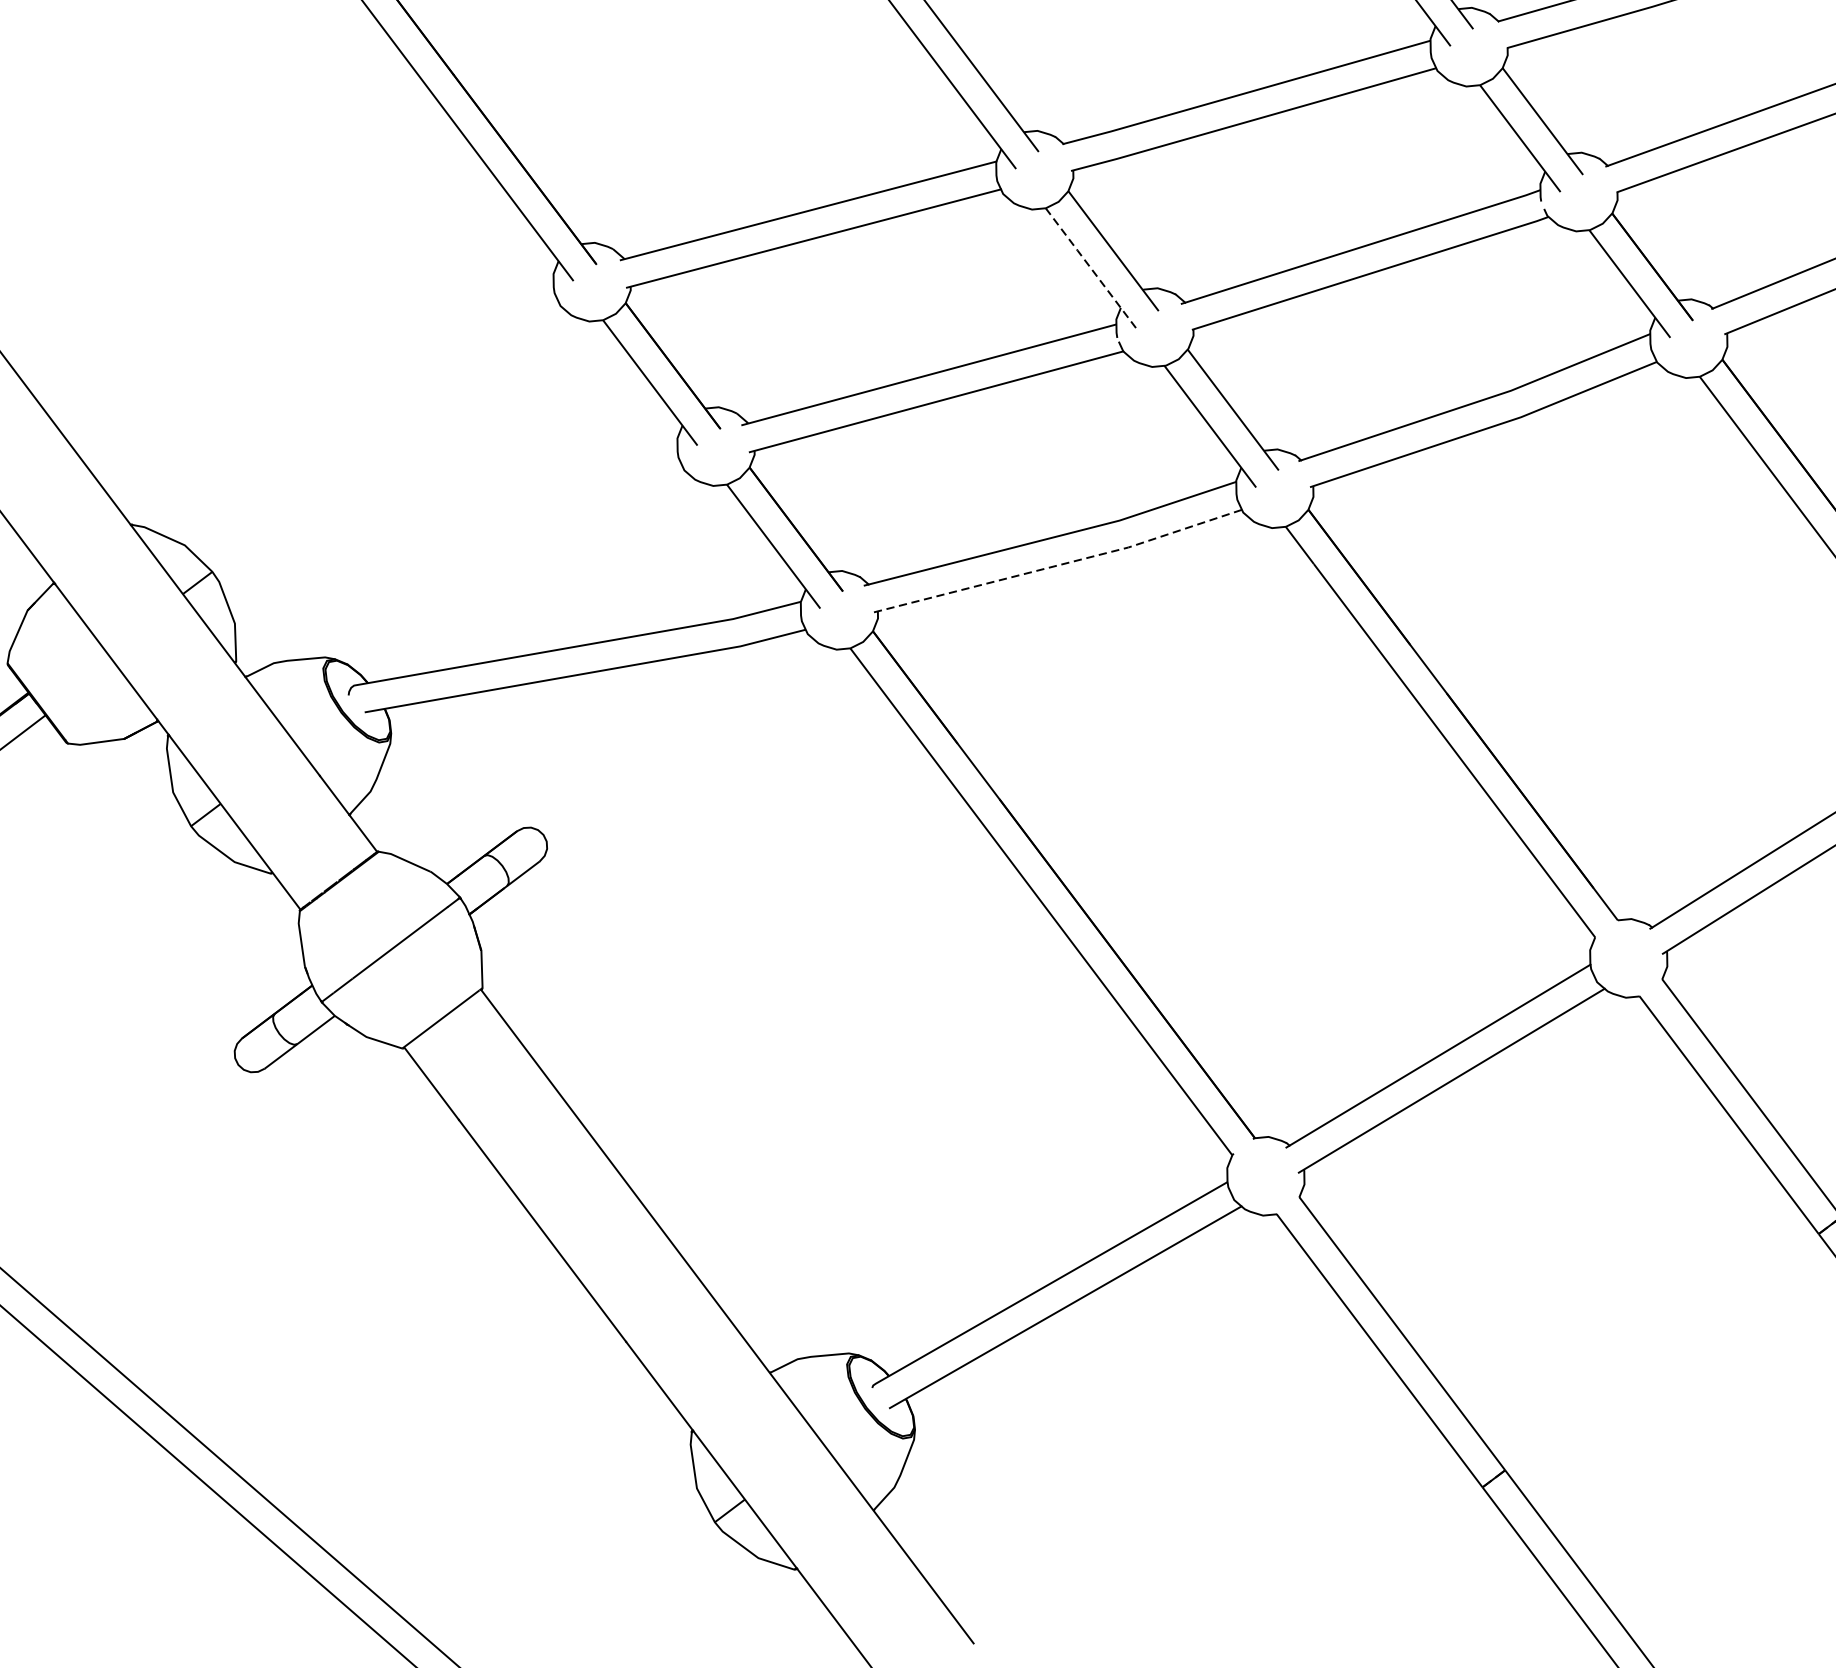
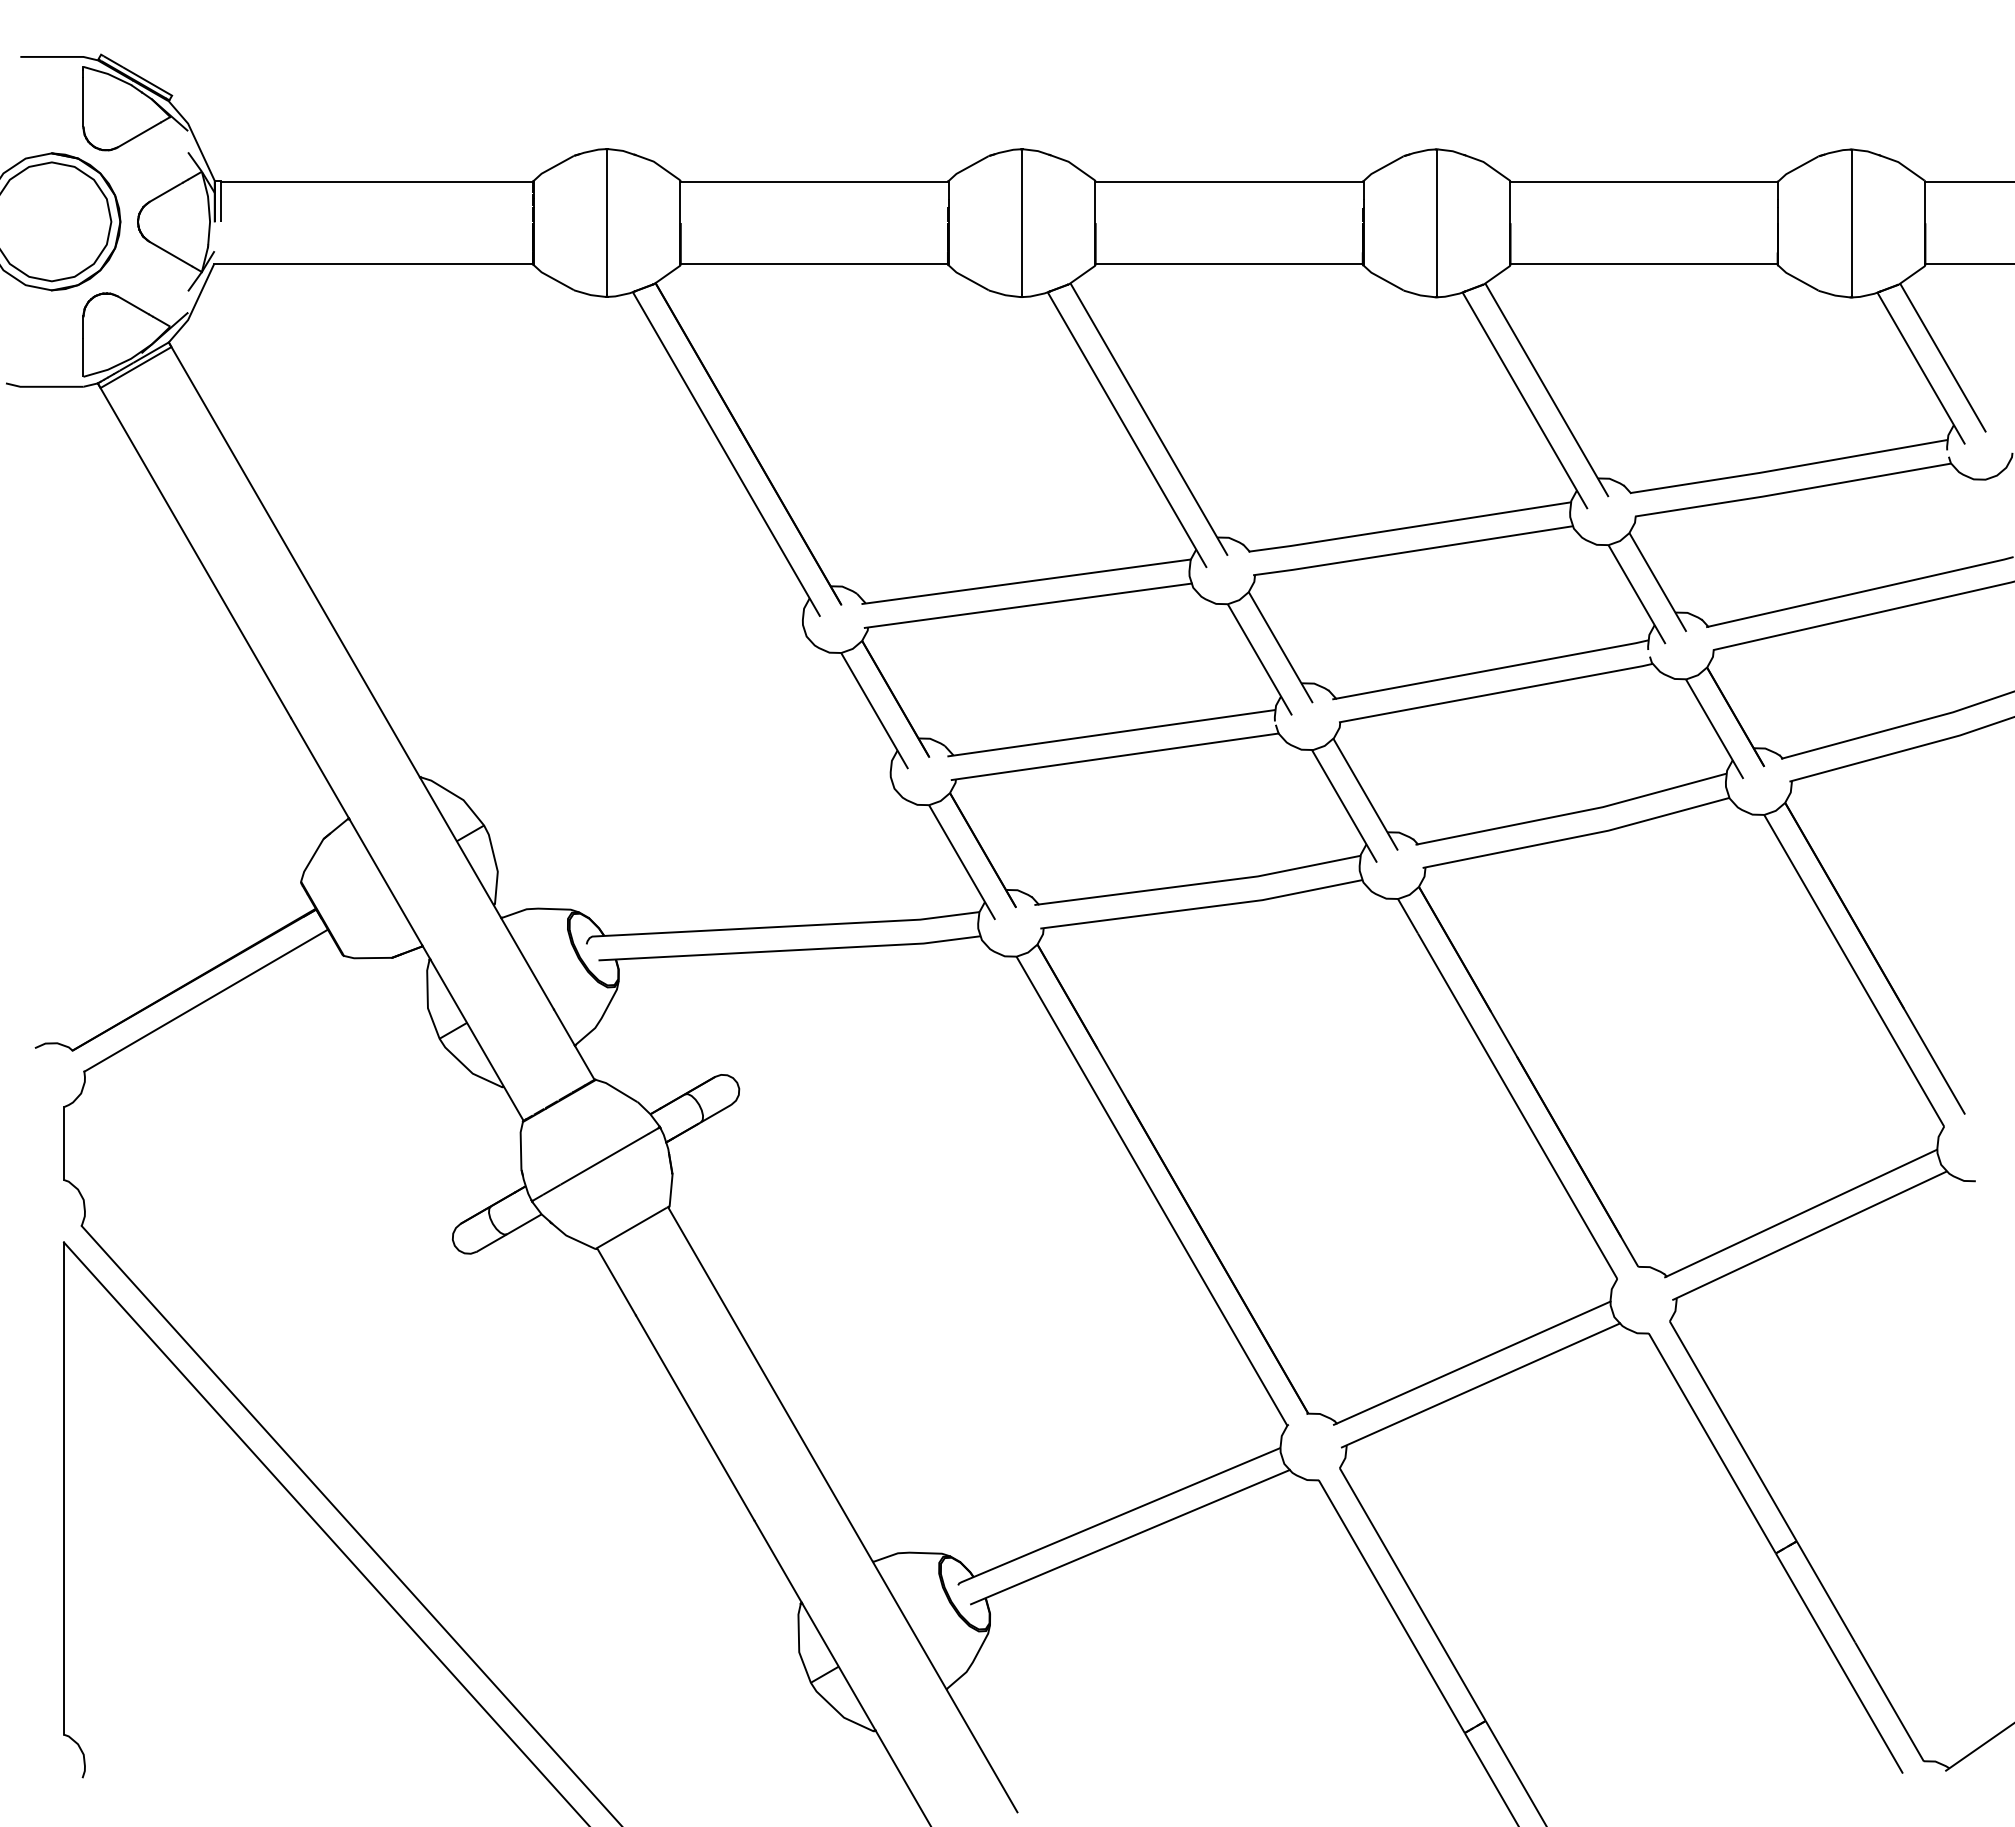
line: (1090, 268) -> (1259, 659), dashed -> solid
line: (1060, 564) -> (1203, 907), dashed -> solid

